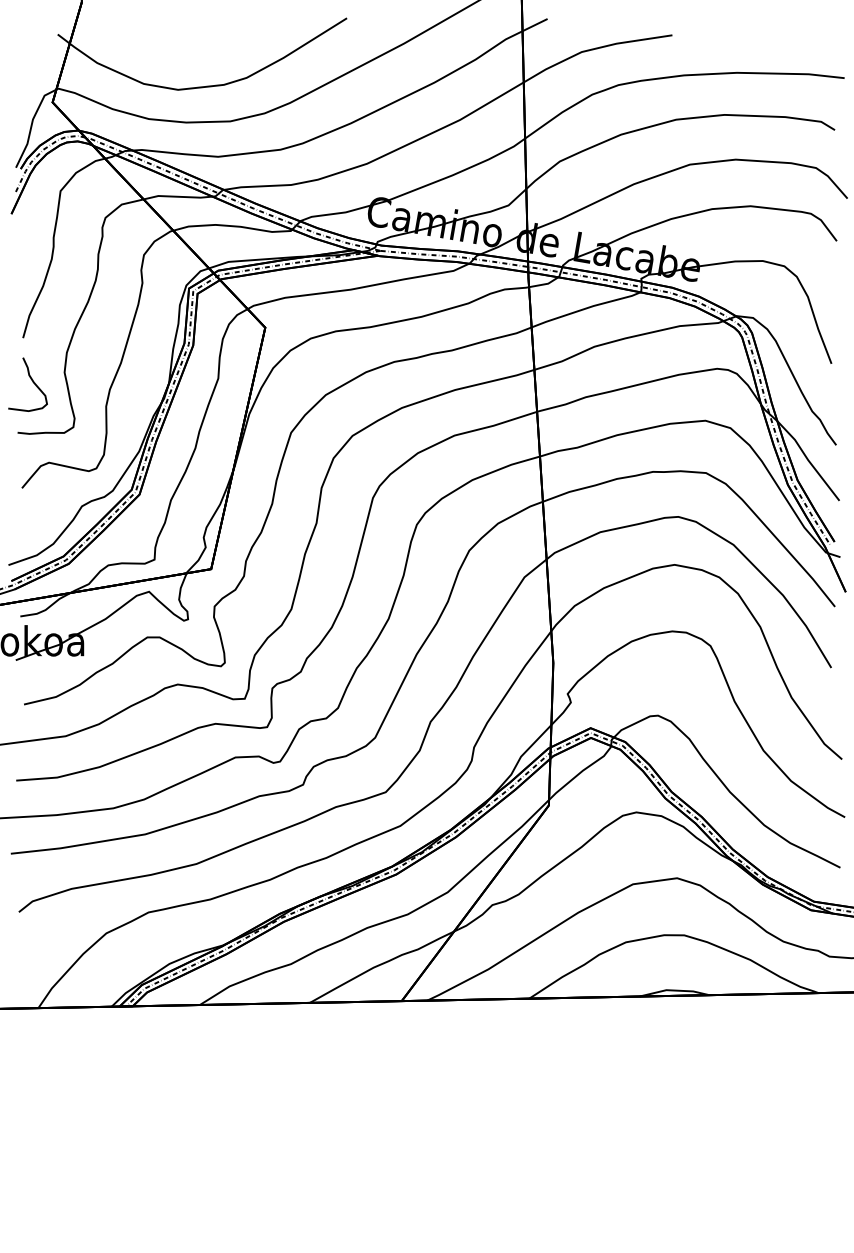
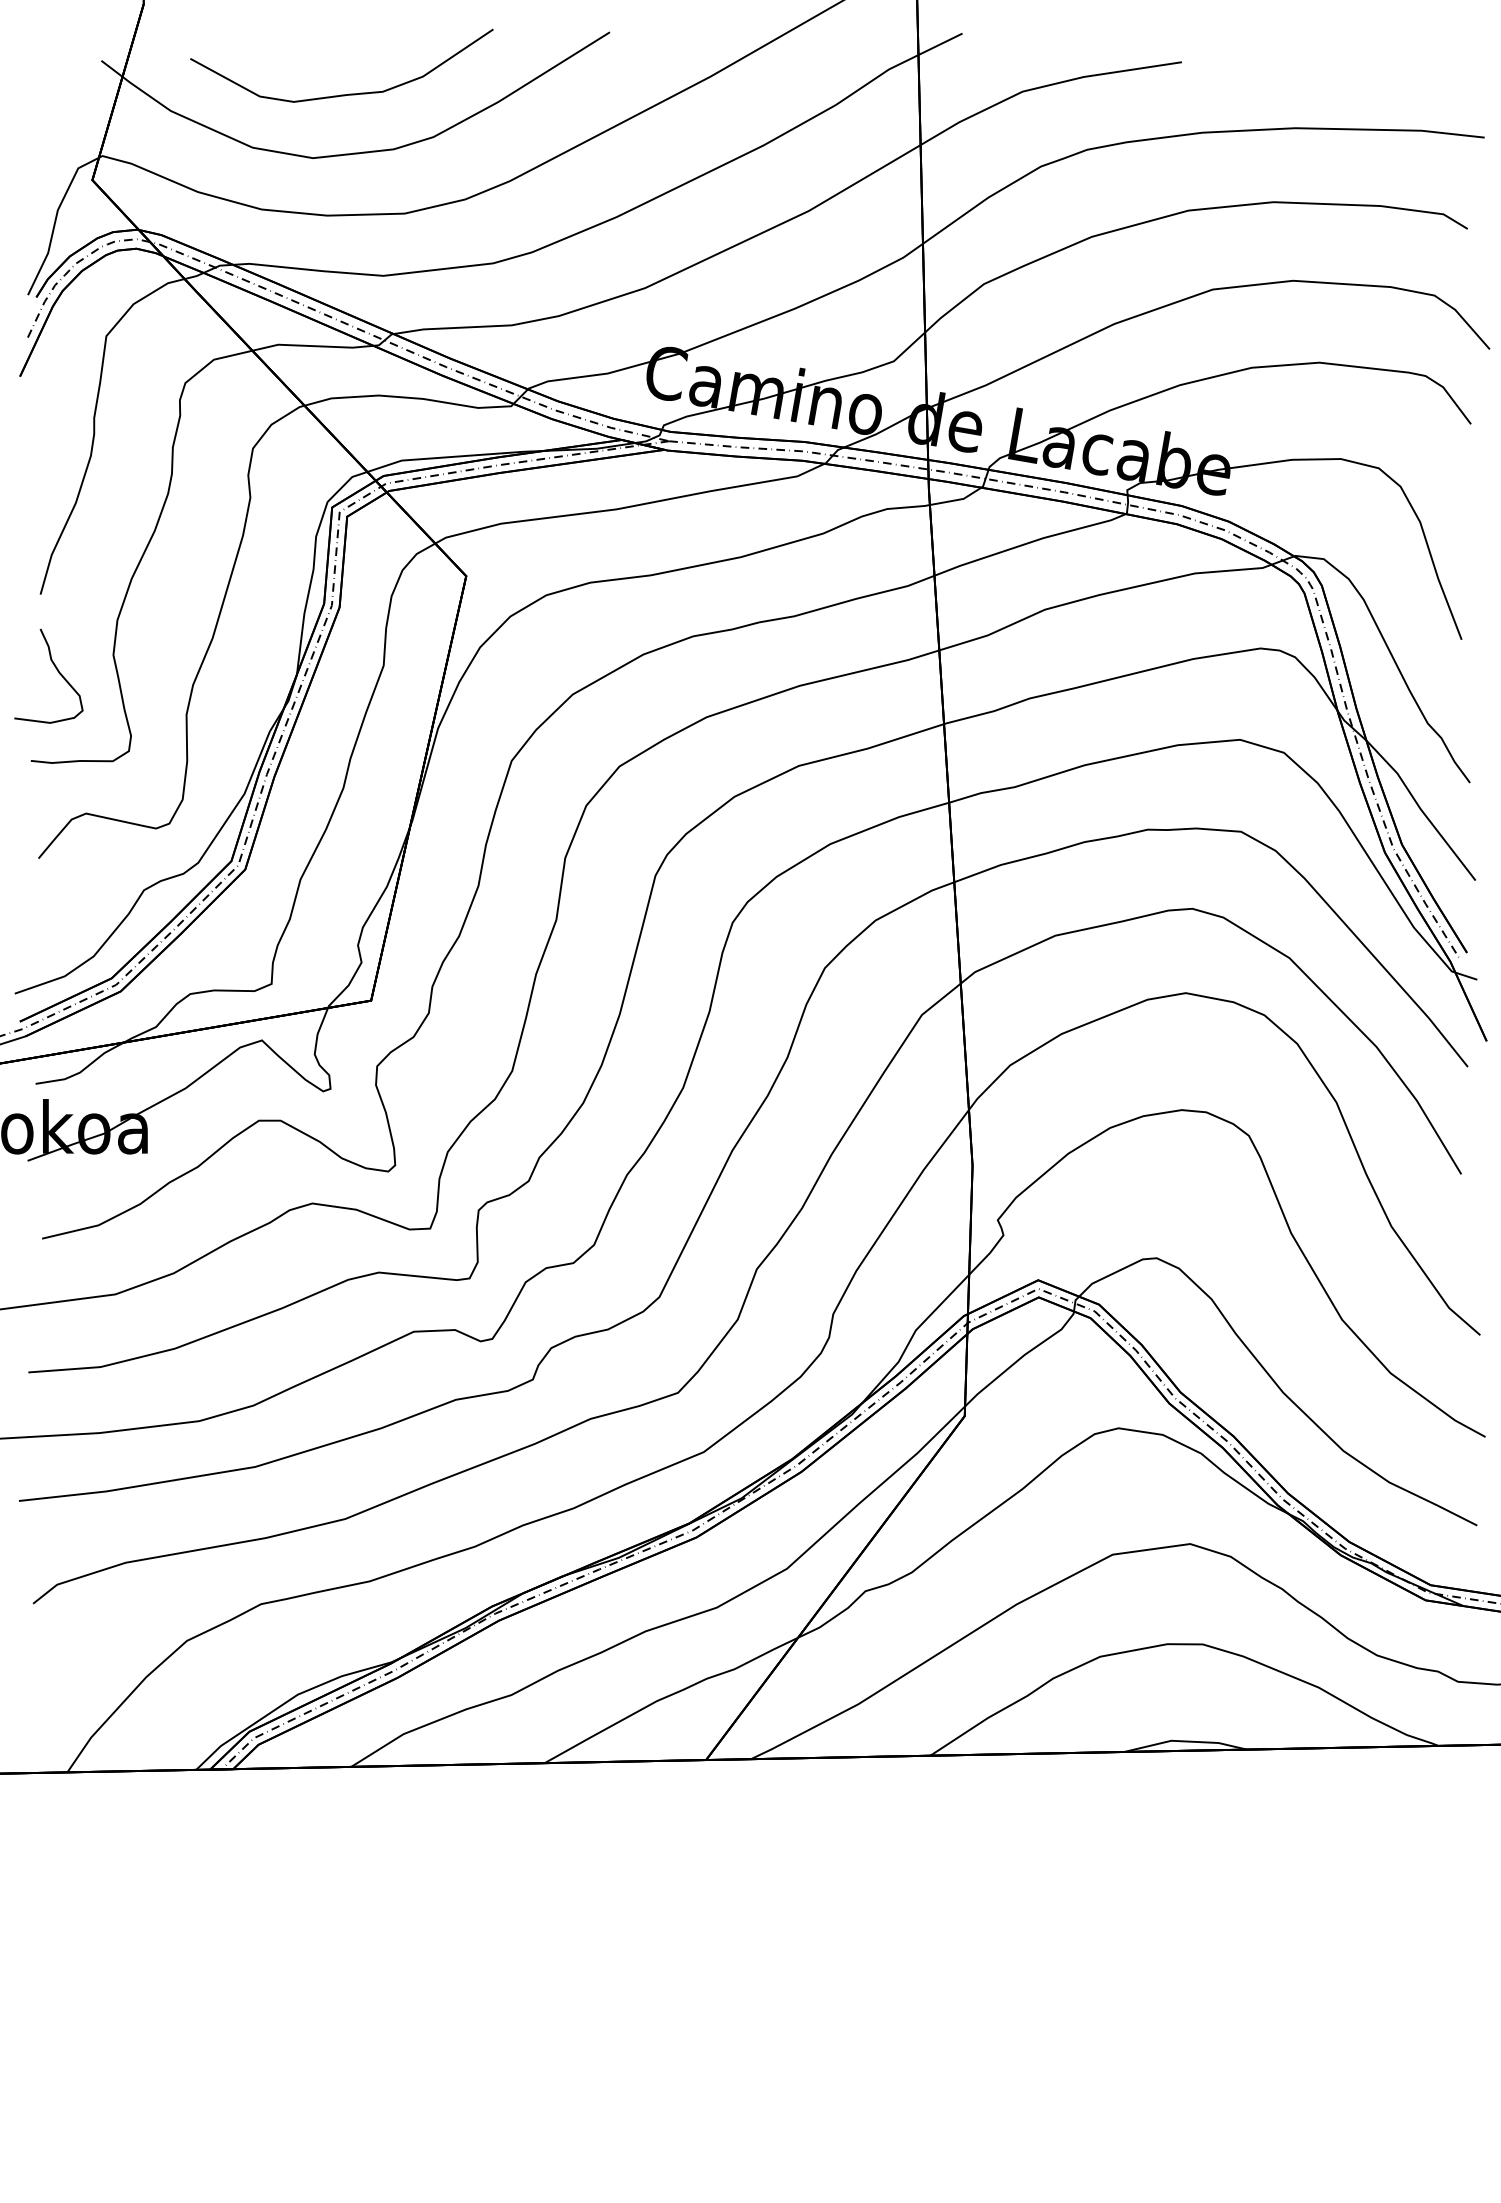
curve: (198, 52) -> (348, 92), added

